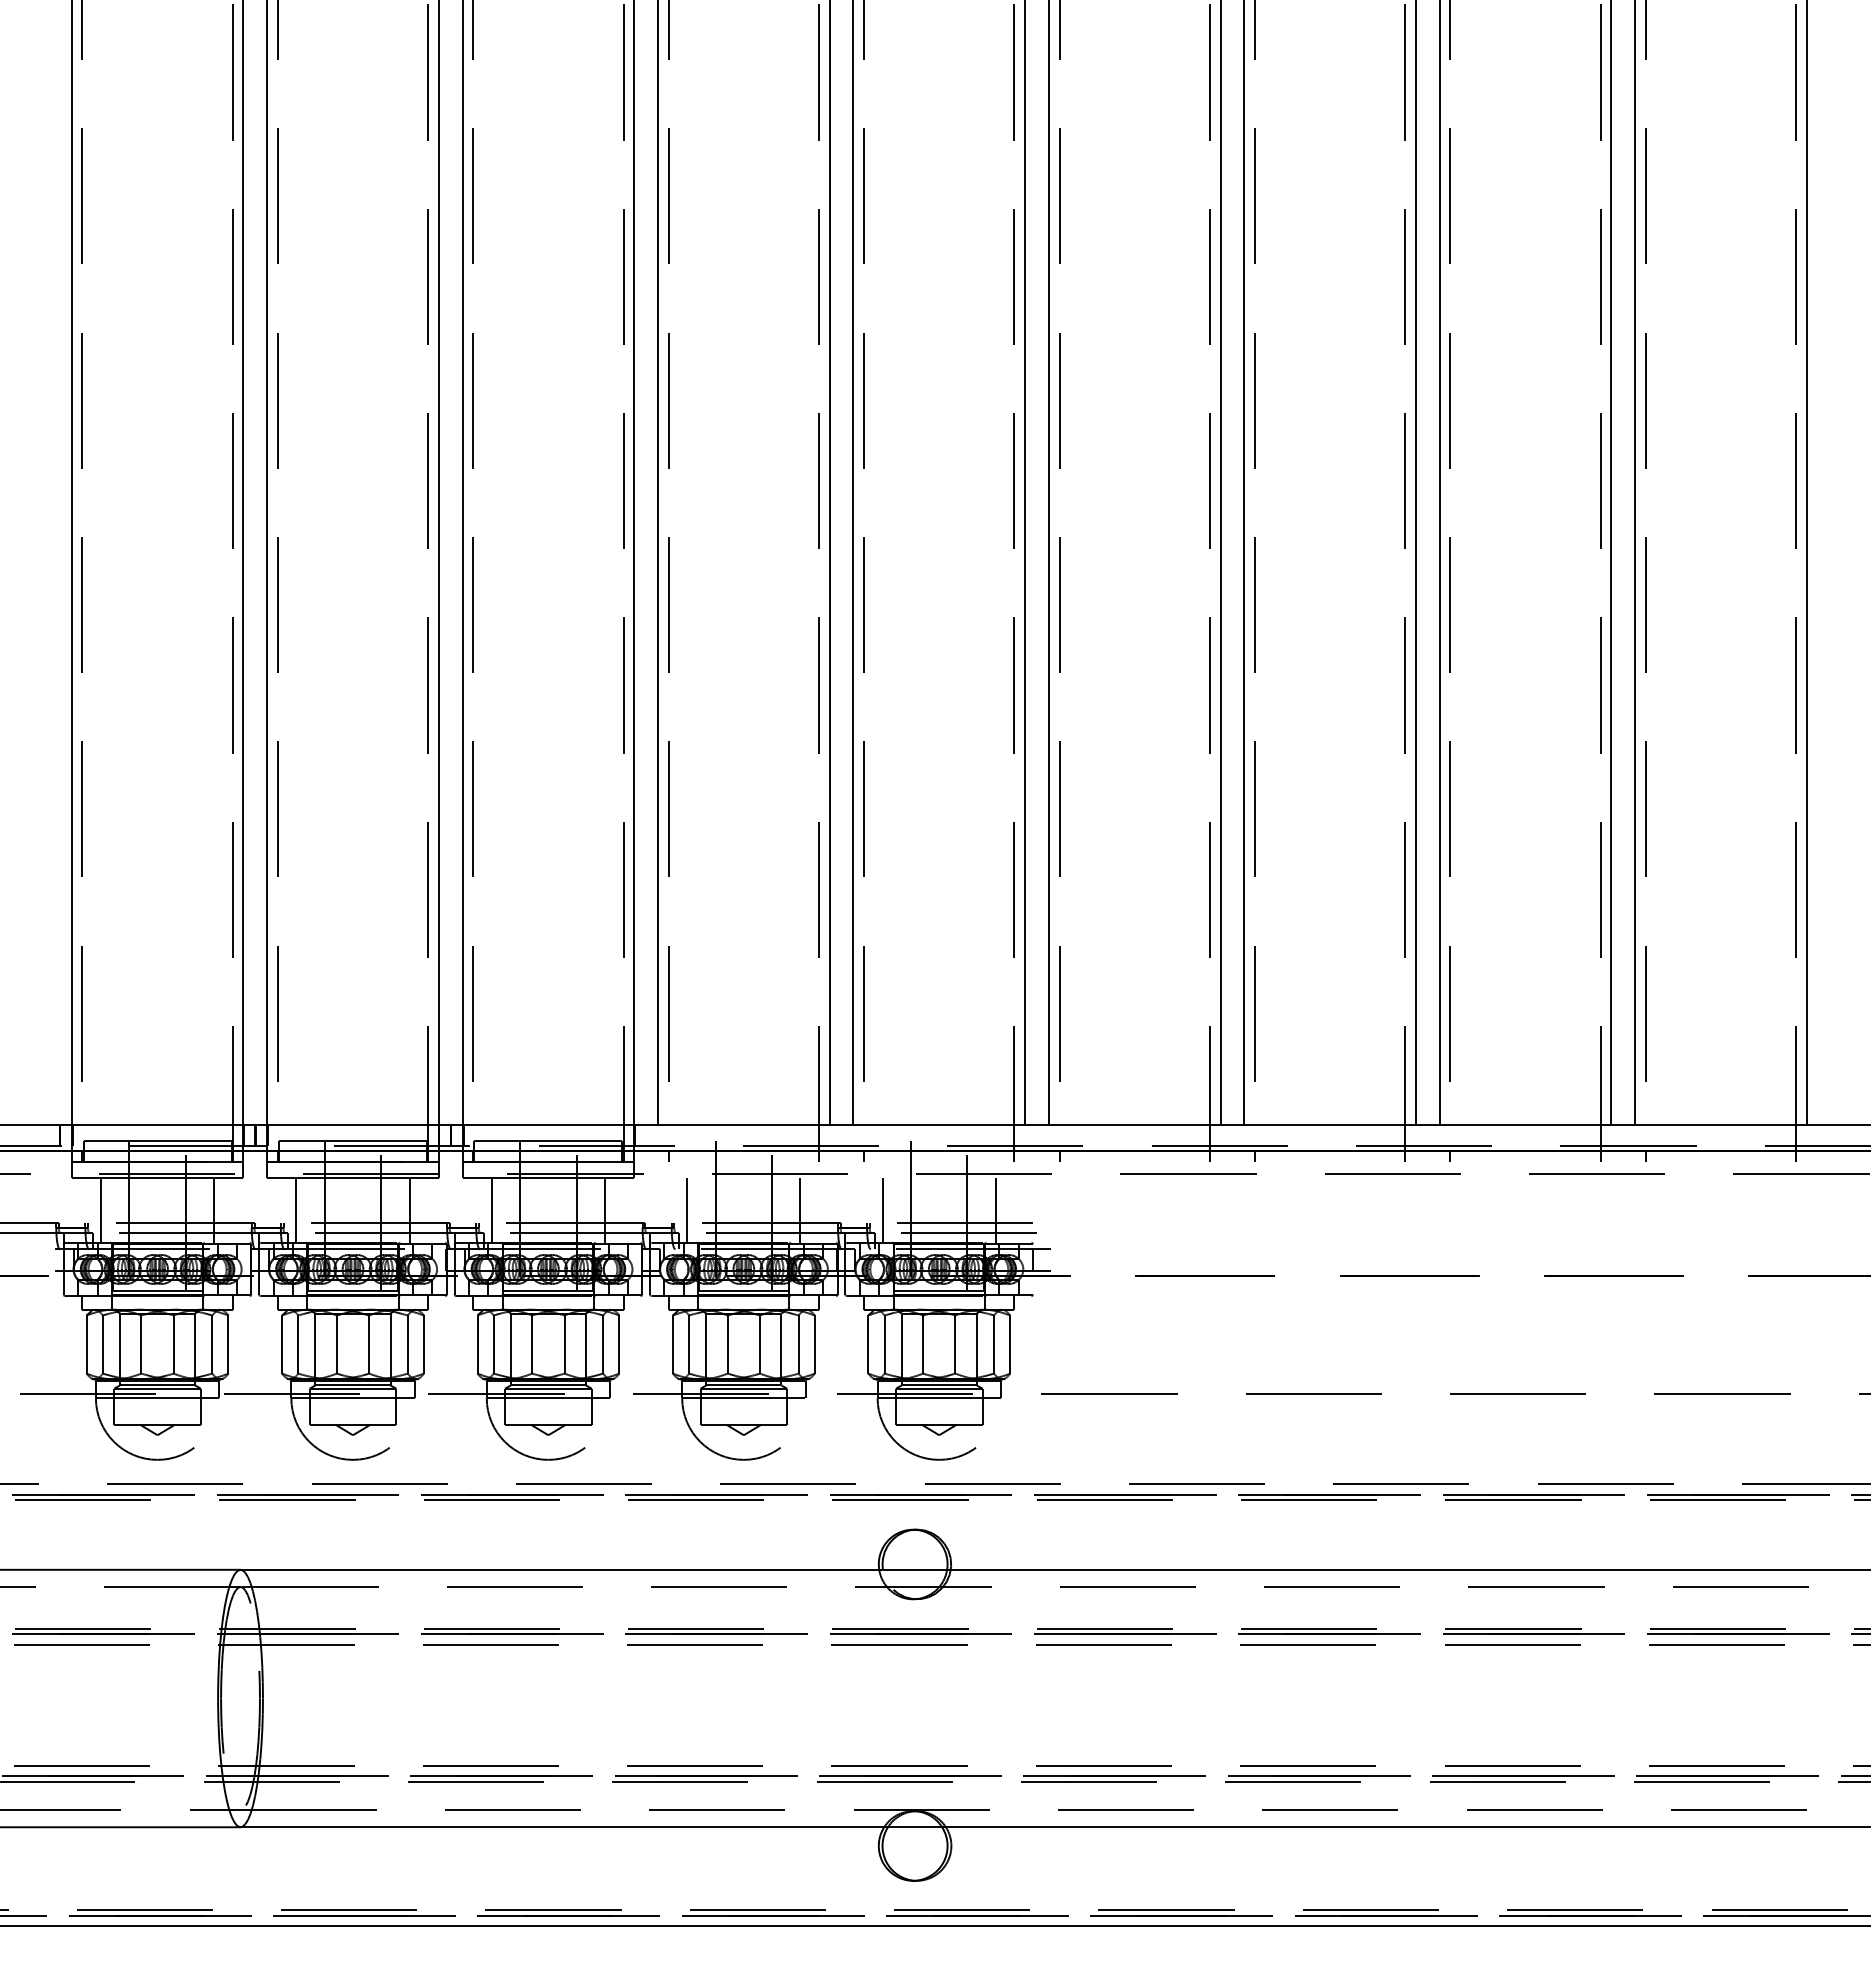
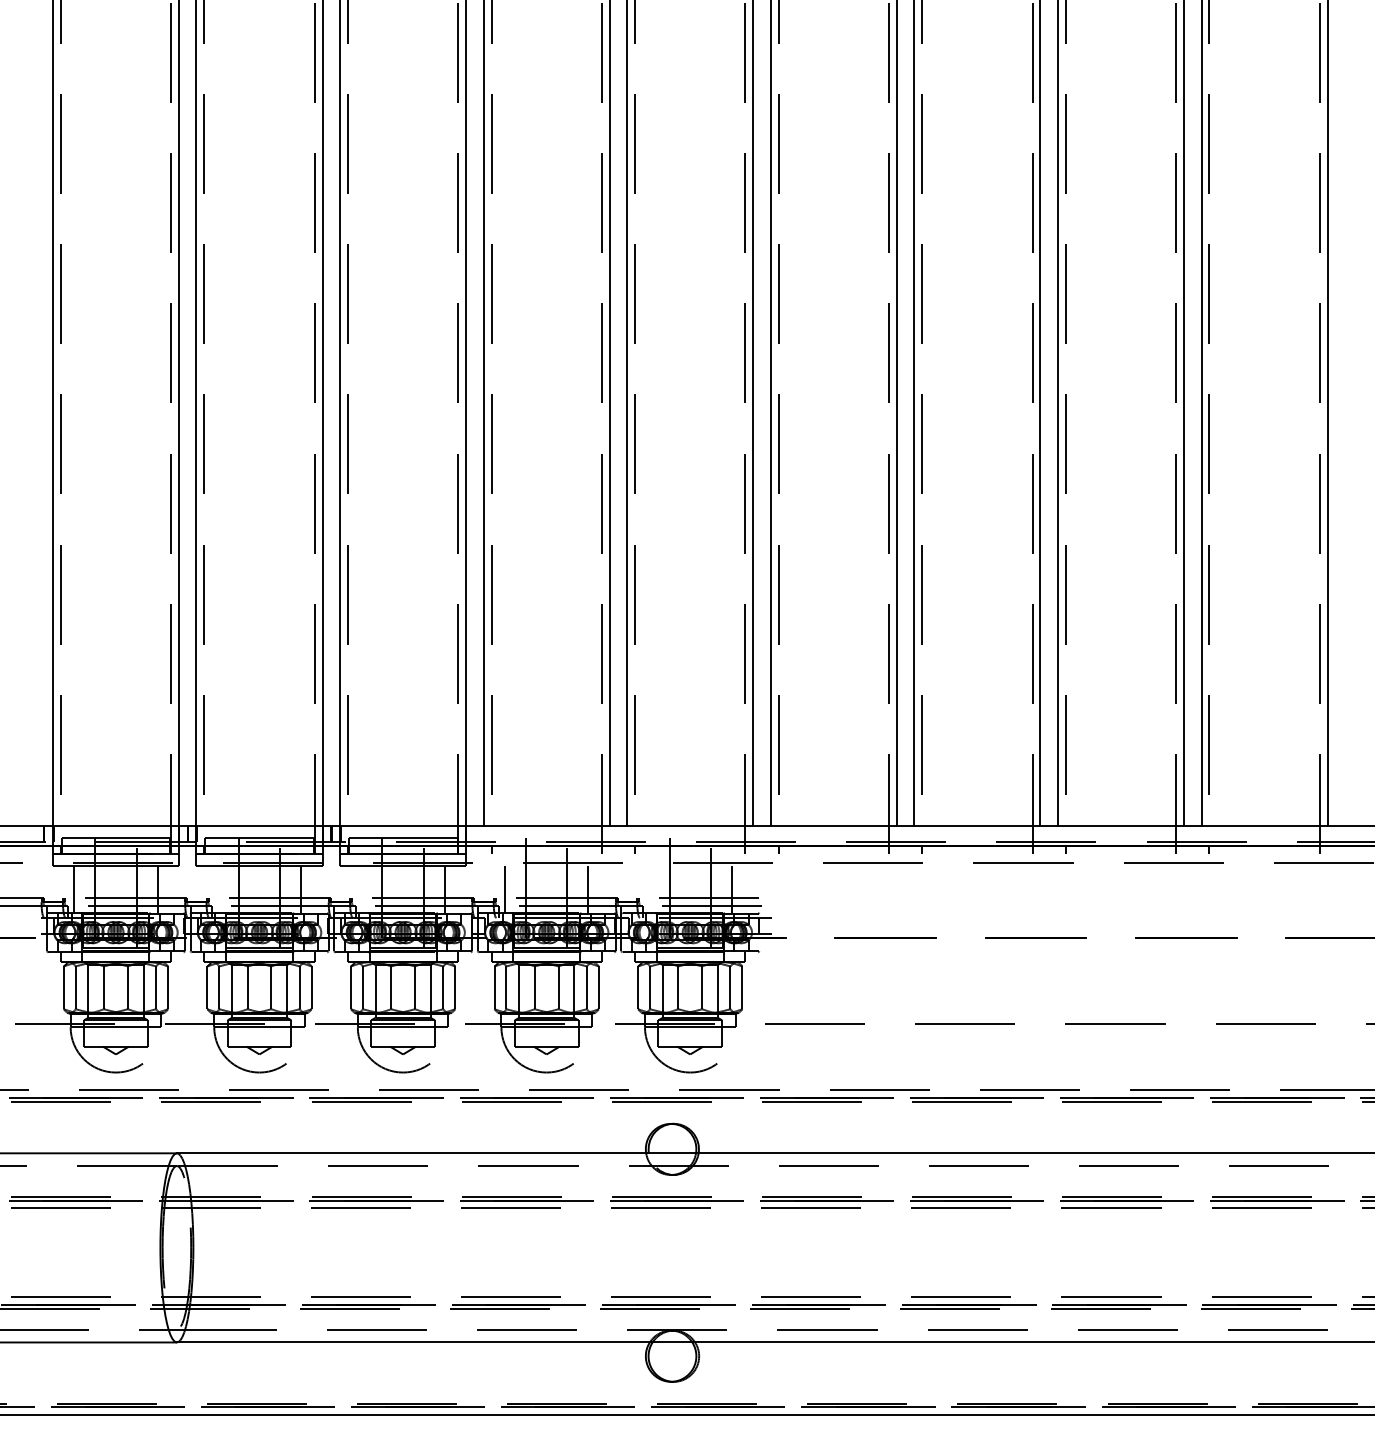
line: (296, 1210) -> (218, 889), removed
line: (491, 1210) -> (361, 889), removed
line: (882, 1210) -> (648, 889), removed

